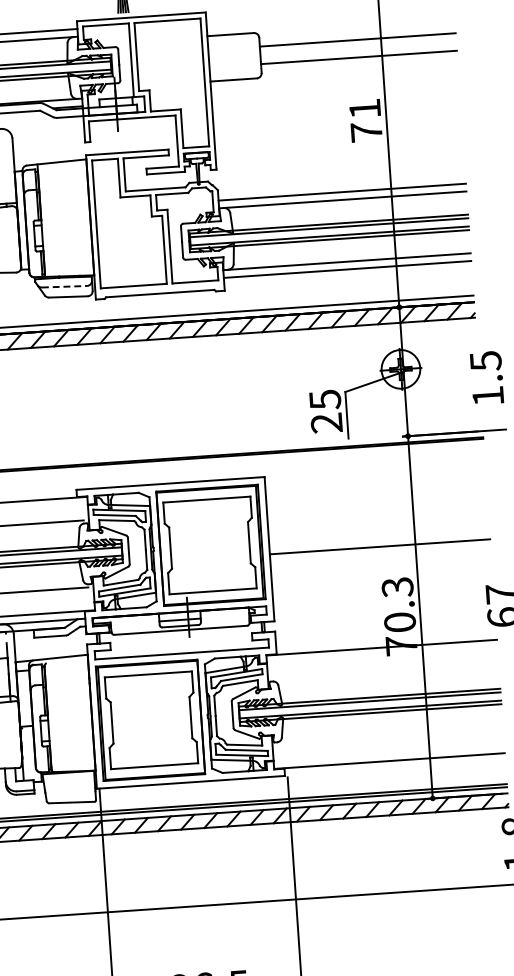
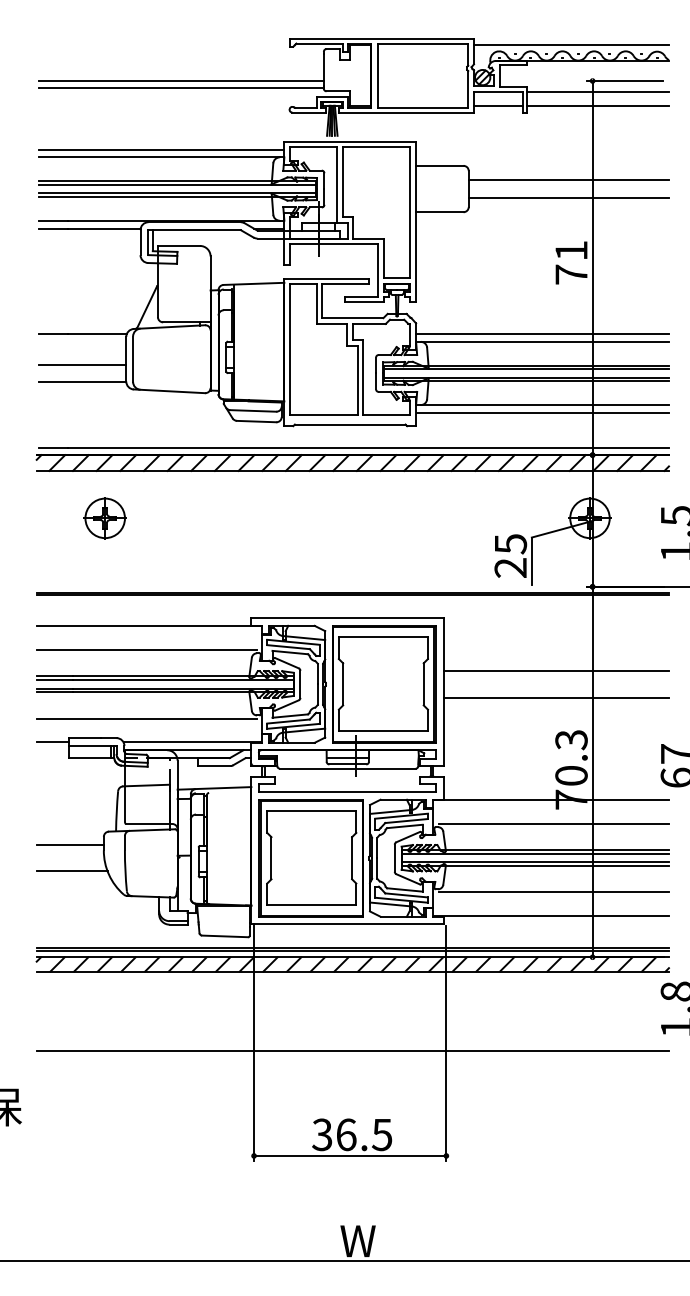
line: (64, 286) -> (253, 410), dashed -> solid
line: (377, 521) -> (555, 671), added
line: (385, 670) -> (553, 823), added
line: (390, 737) -> (553, 892), added

